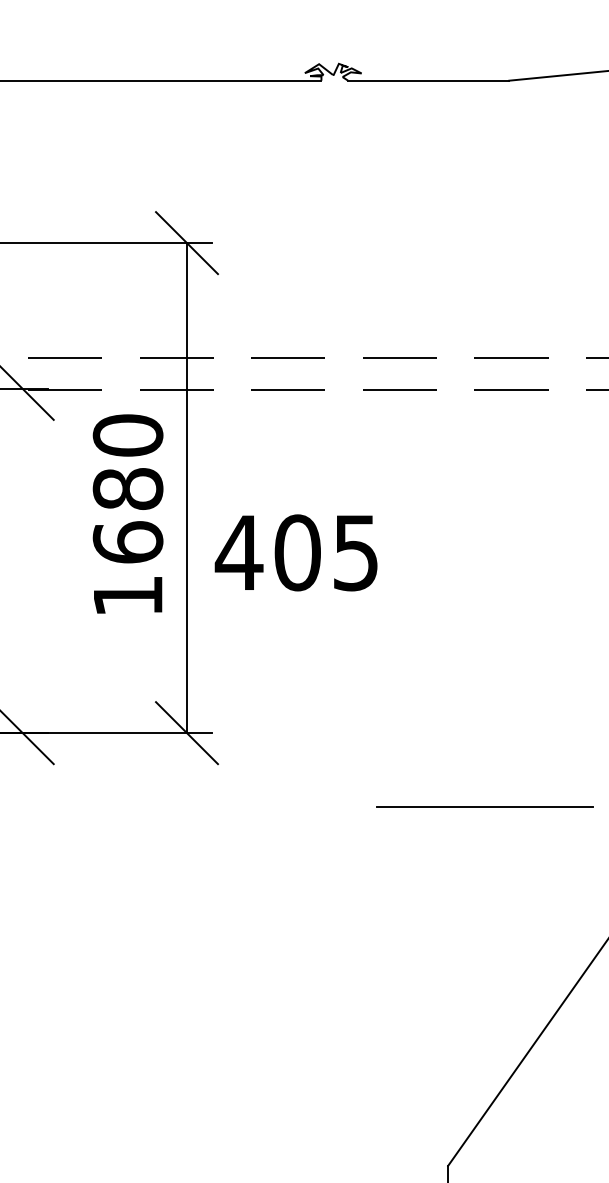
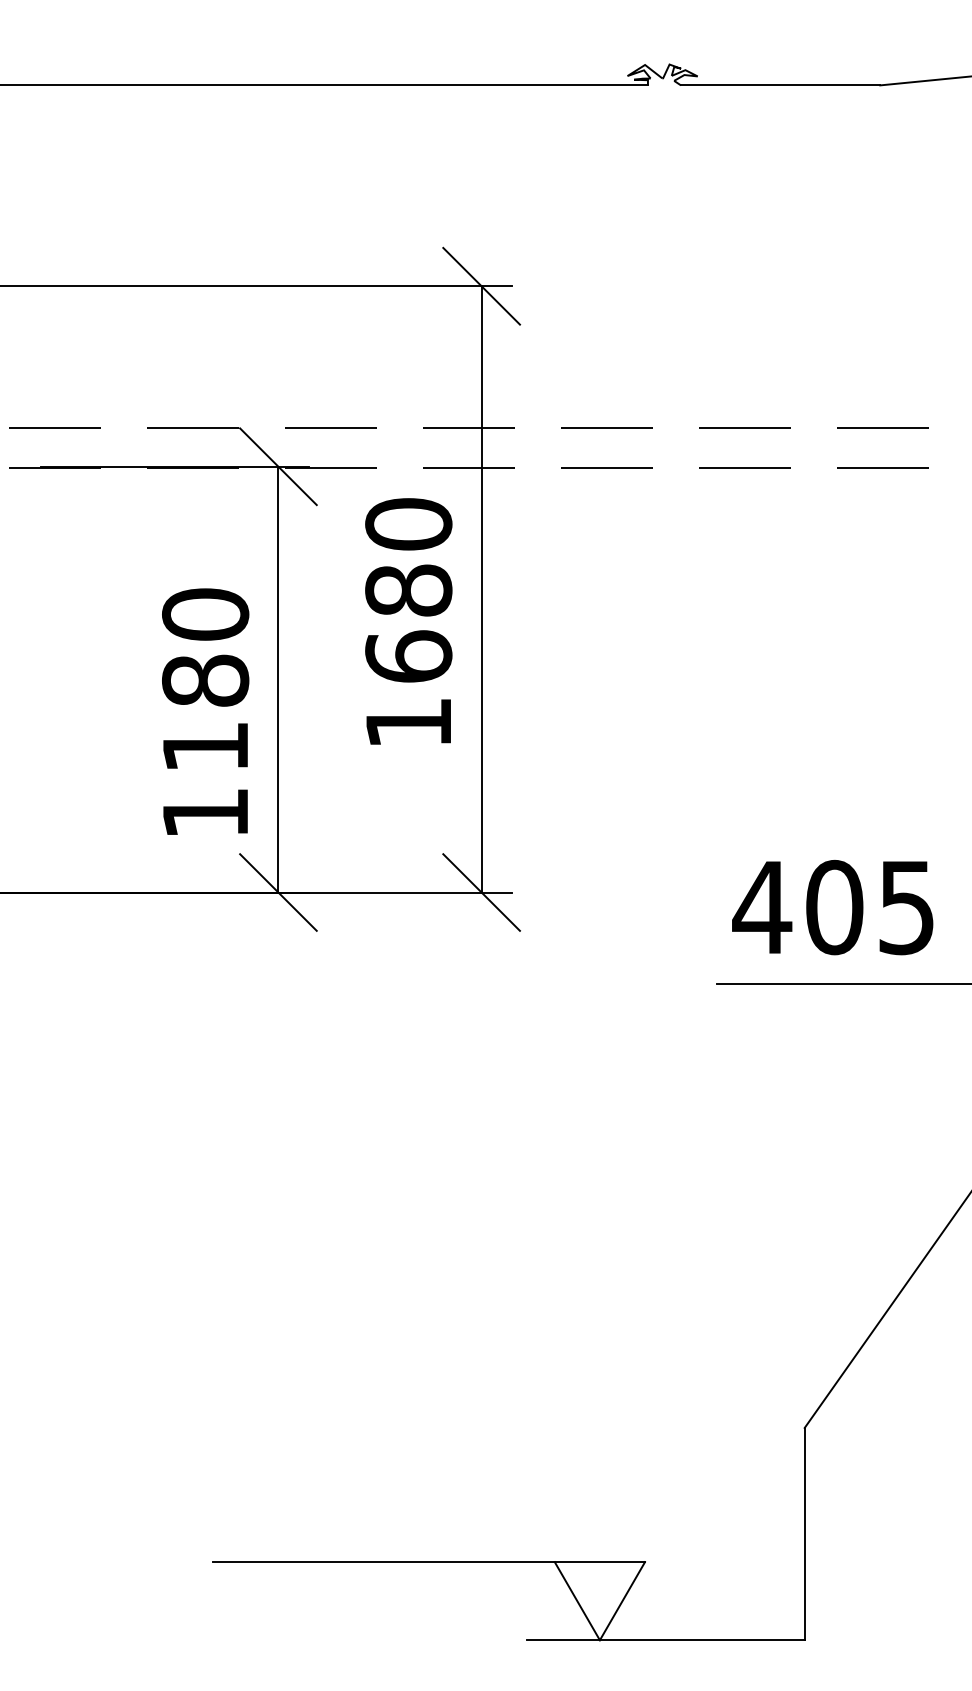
text: (296, 552) -> (832, 907), moved
line: (22, 560) -> (278, 679), added

